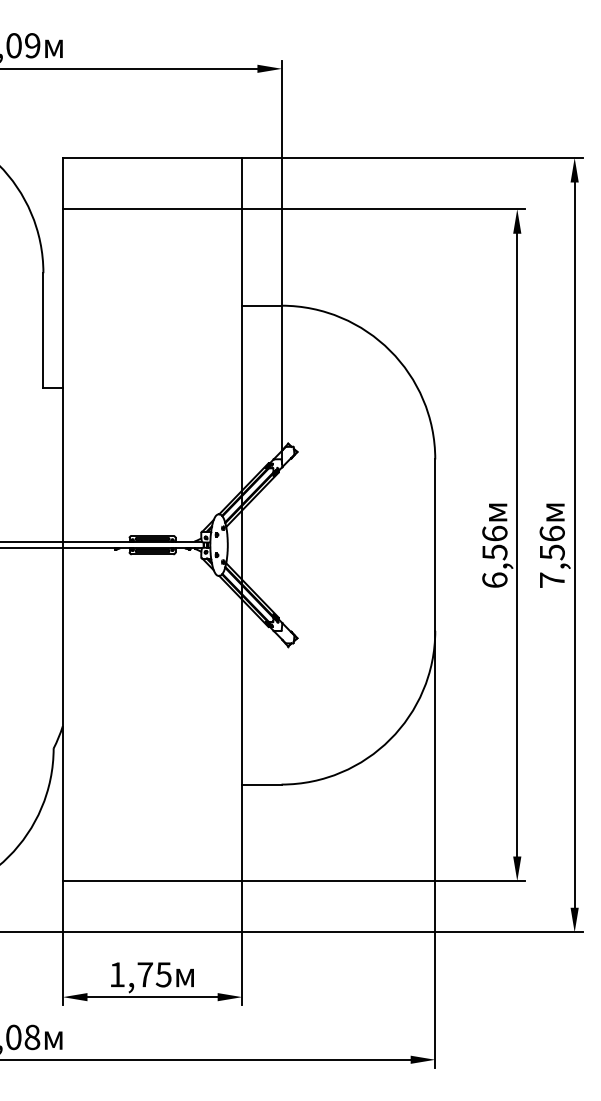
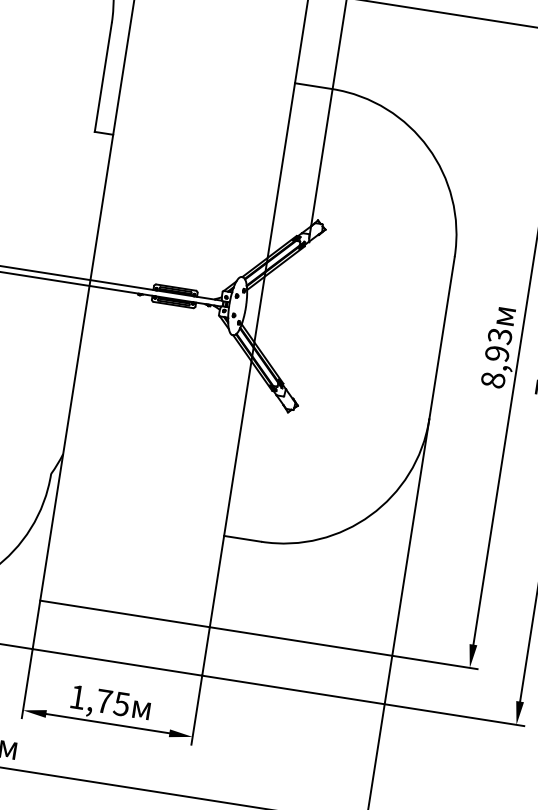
text: (494, 556) -> (496, 357), 6,56 -> 8,93

